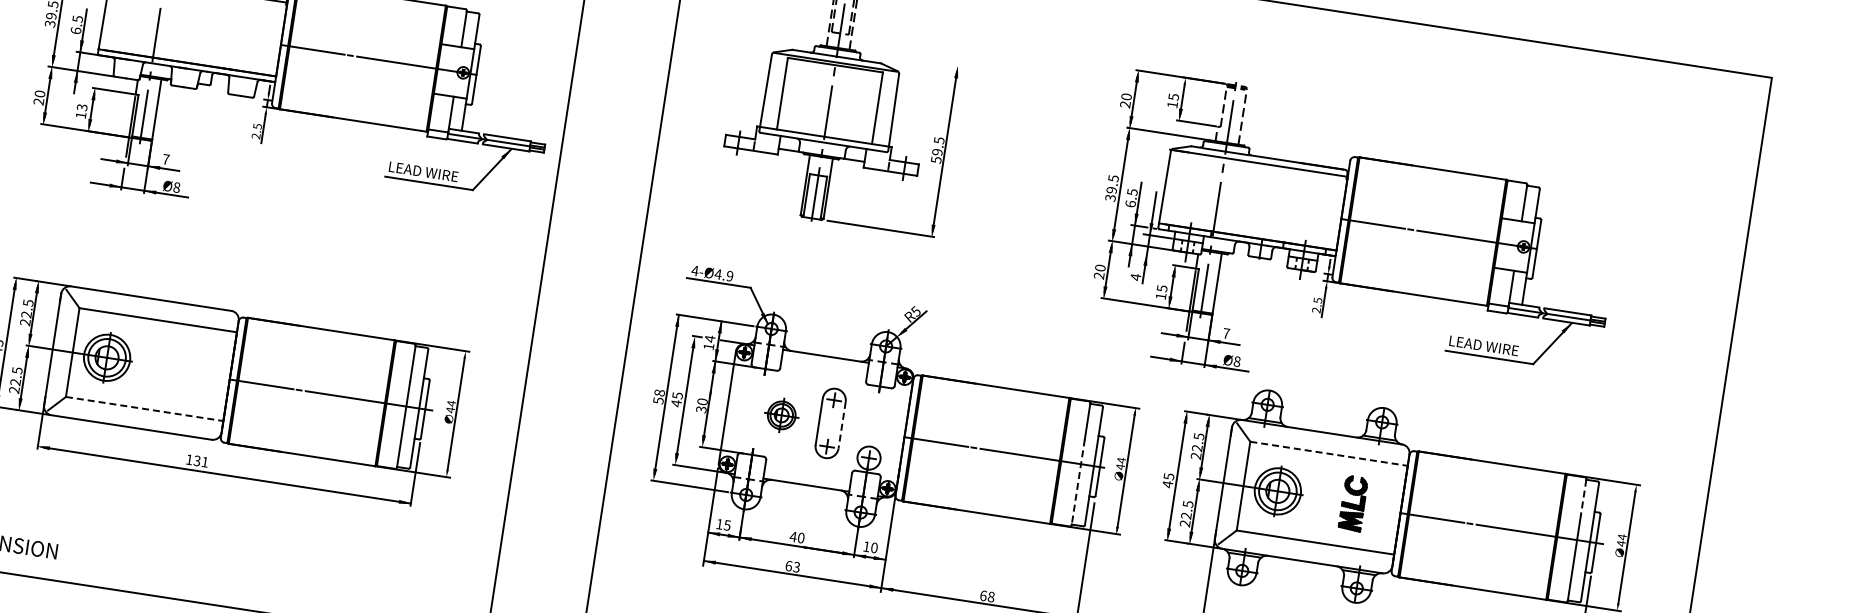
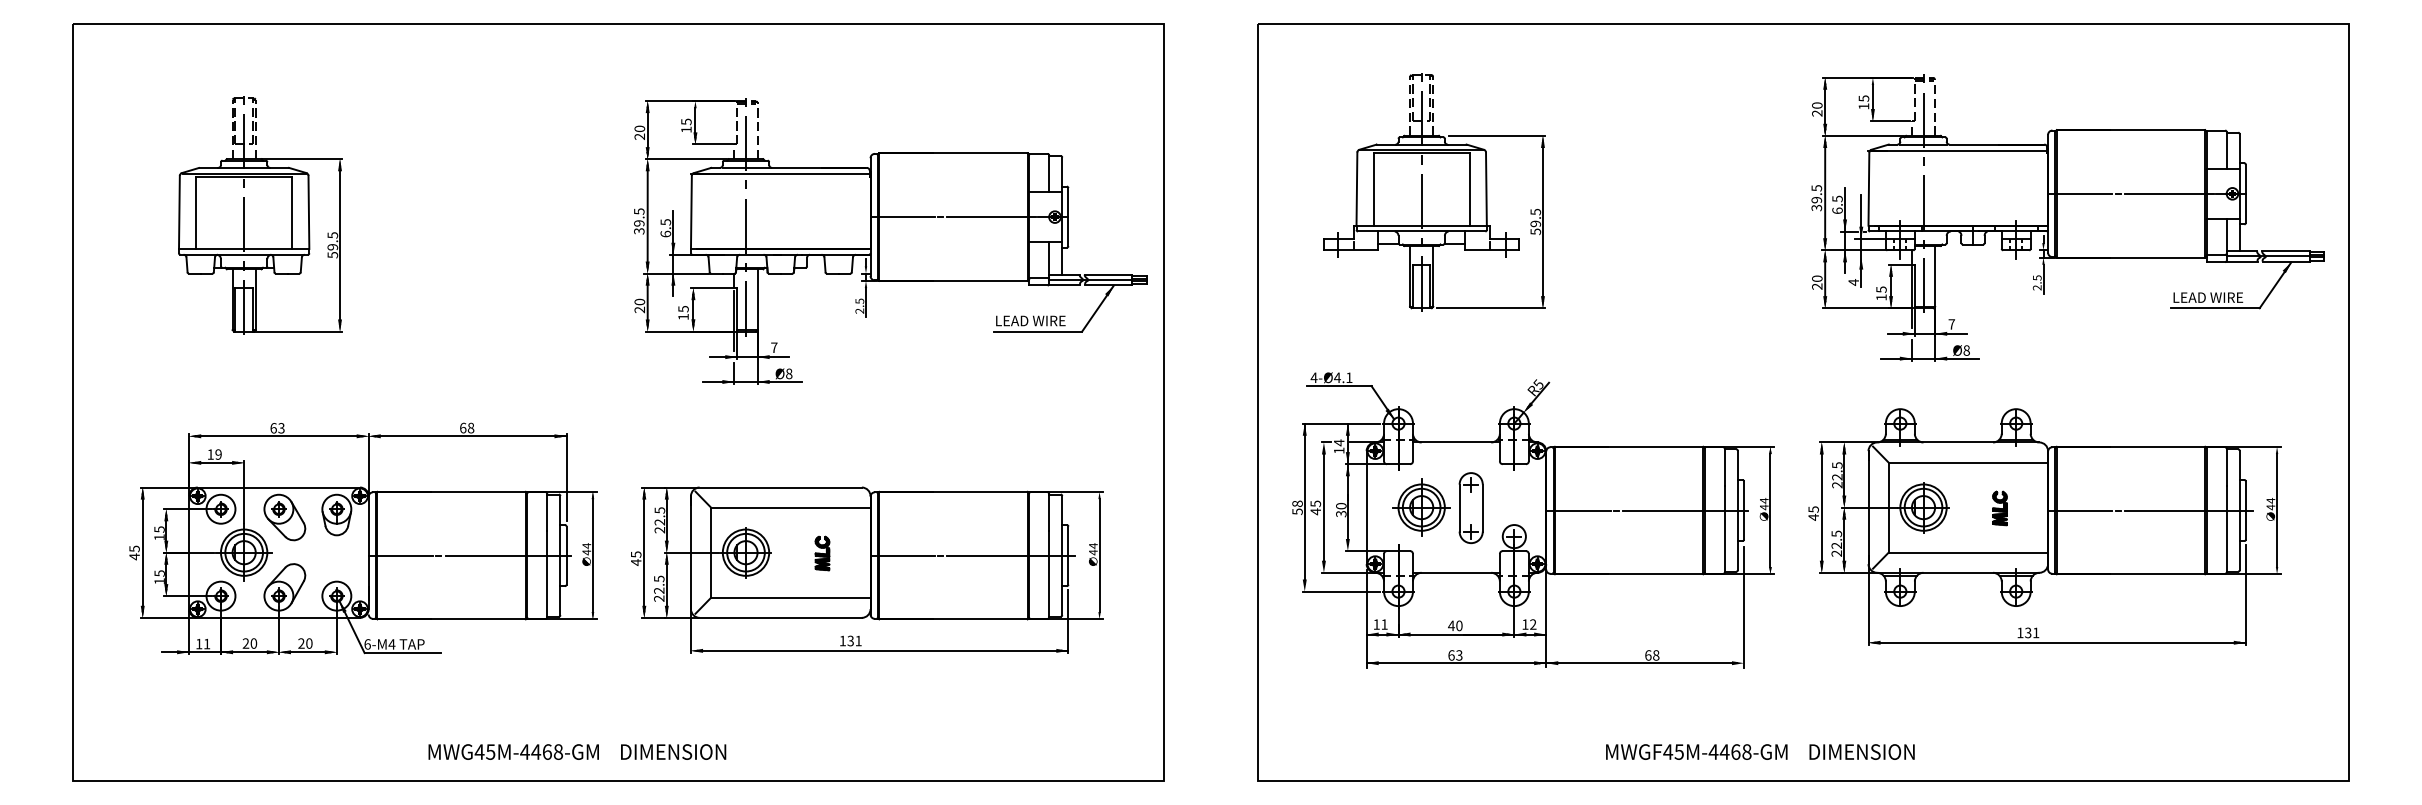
line: (912, 58) -> (1496, 135), added
text: (82, 106) -> (683, 308), 13 -> 15
part: (1356, 245) -> (2067, 217), moved
text: (730, 275) -> (1349, 377), 4-Ø4.9 -> 4-Ø4.1
part: (182, 370) -> (822, 553), added
line: (144, 408) -> (790, 597), dashed -> solid
part: (781, 415) -> (1421, 507), size x1.67
line: (841, 425) -> (1482, 508), dashed -> solid
line: (1329, 453) -> (1968, 462), dashed -> solid
line: (1077, 482) -> (1724, 529), dashed -> solid
line: (1583, 497) -> (2226, 467), dashed -> solid
part: (1352, 503) -> (1999, 508), size x0.62
text: (727, 525) -> (1384, 624), 15 -> 11
text: (874, 547) -> (1533, 624), 10 -> 12

